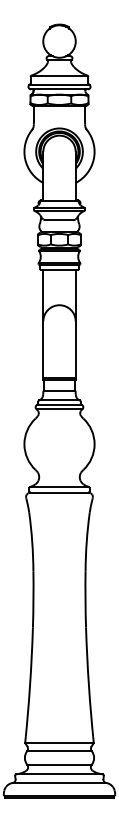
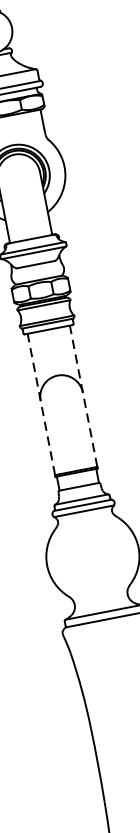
line: (43, 323) -> (41, 403), solid -> dashed
line: (75, 323) -> (83, 395), solid -> dashed

